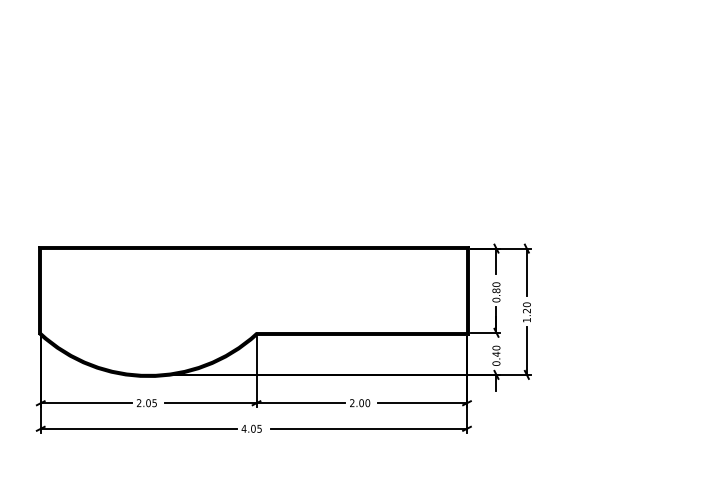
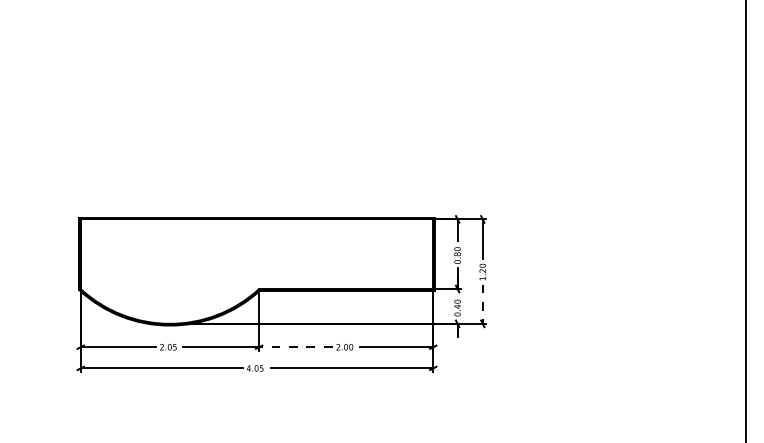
line: (526, 351) -> (482, 304), solid -> dashed
line: (300, 403) -> (295, 347), solid -> dashed

